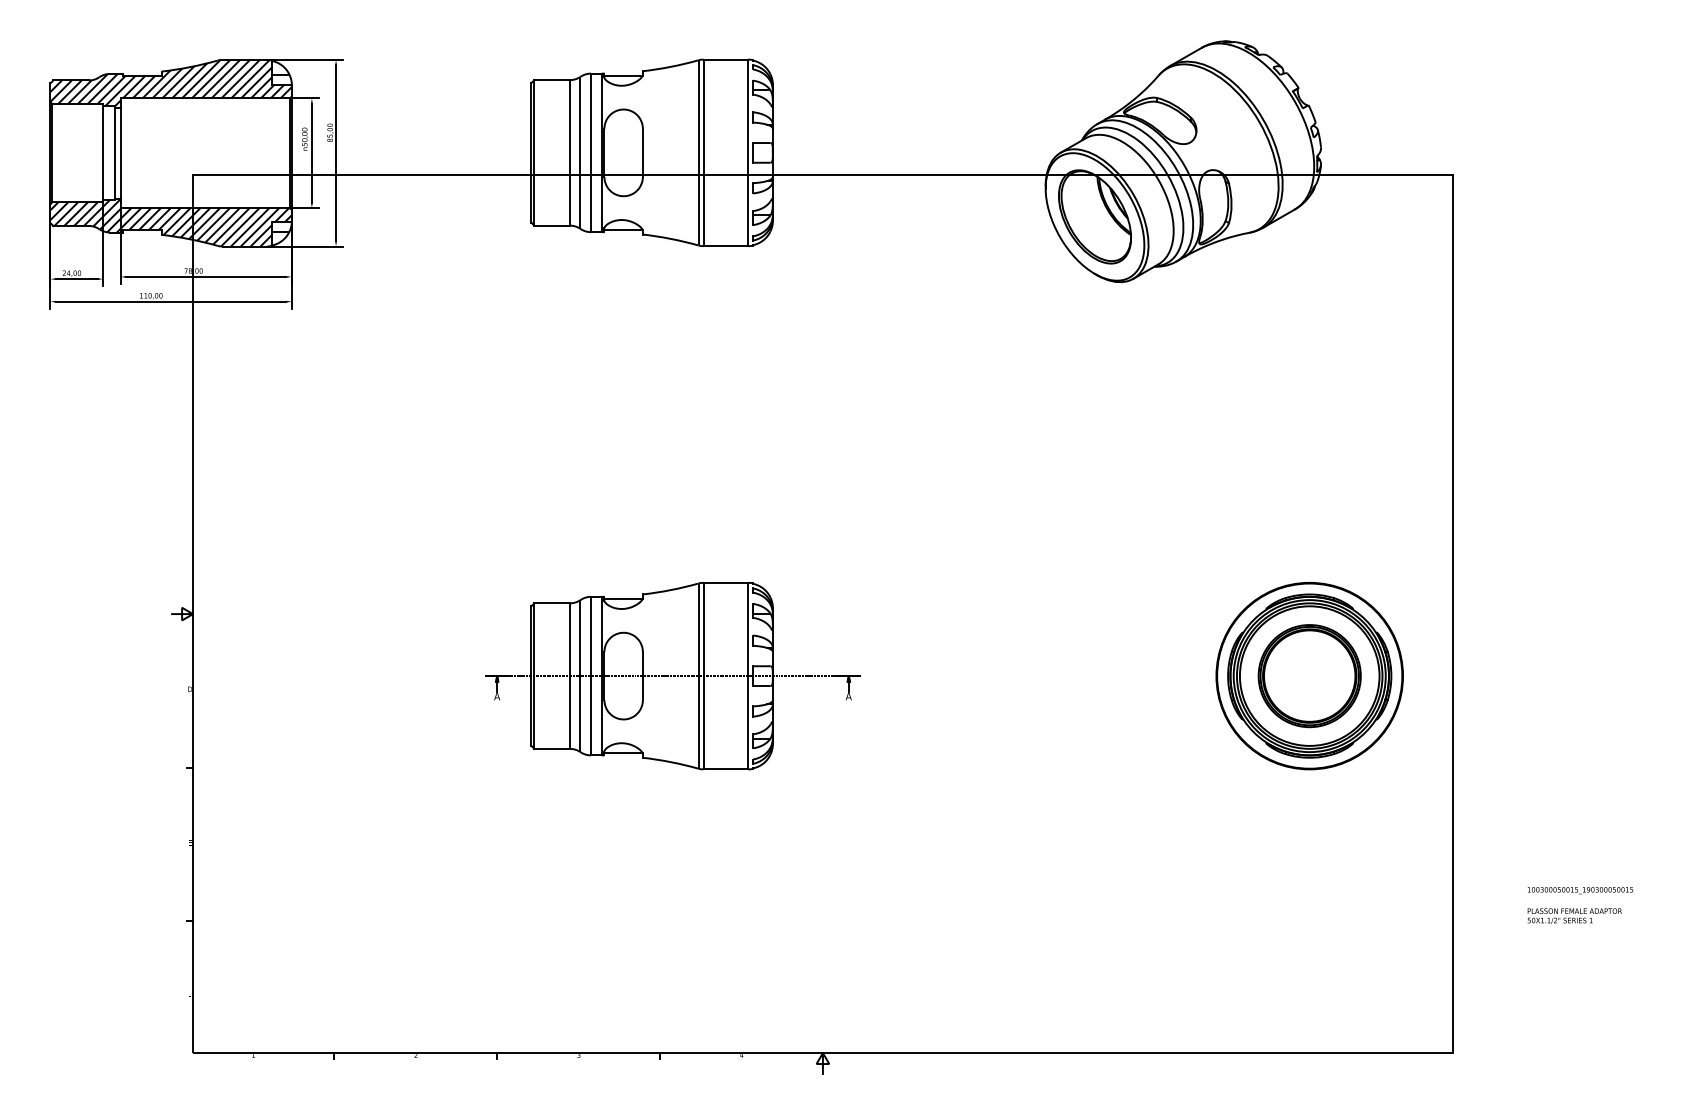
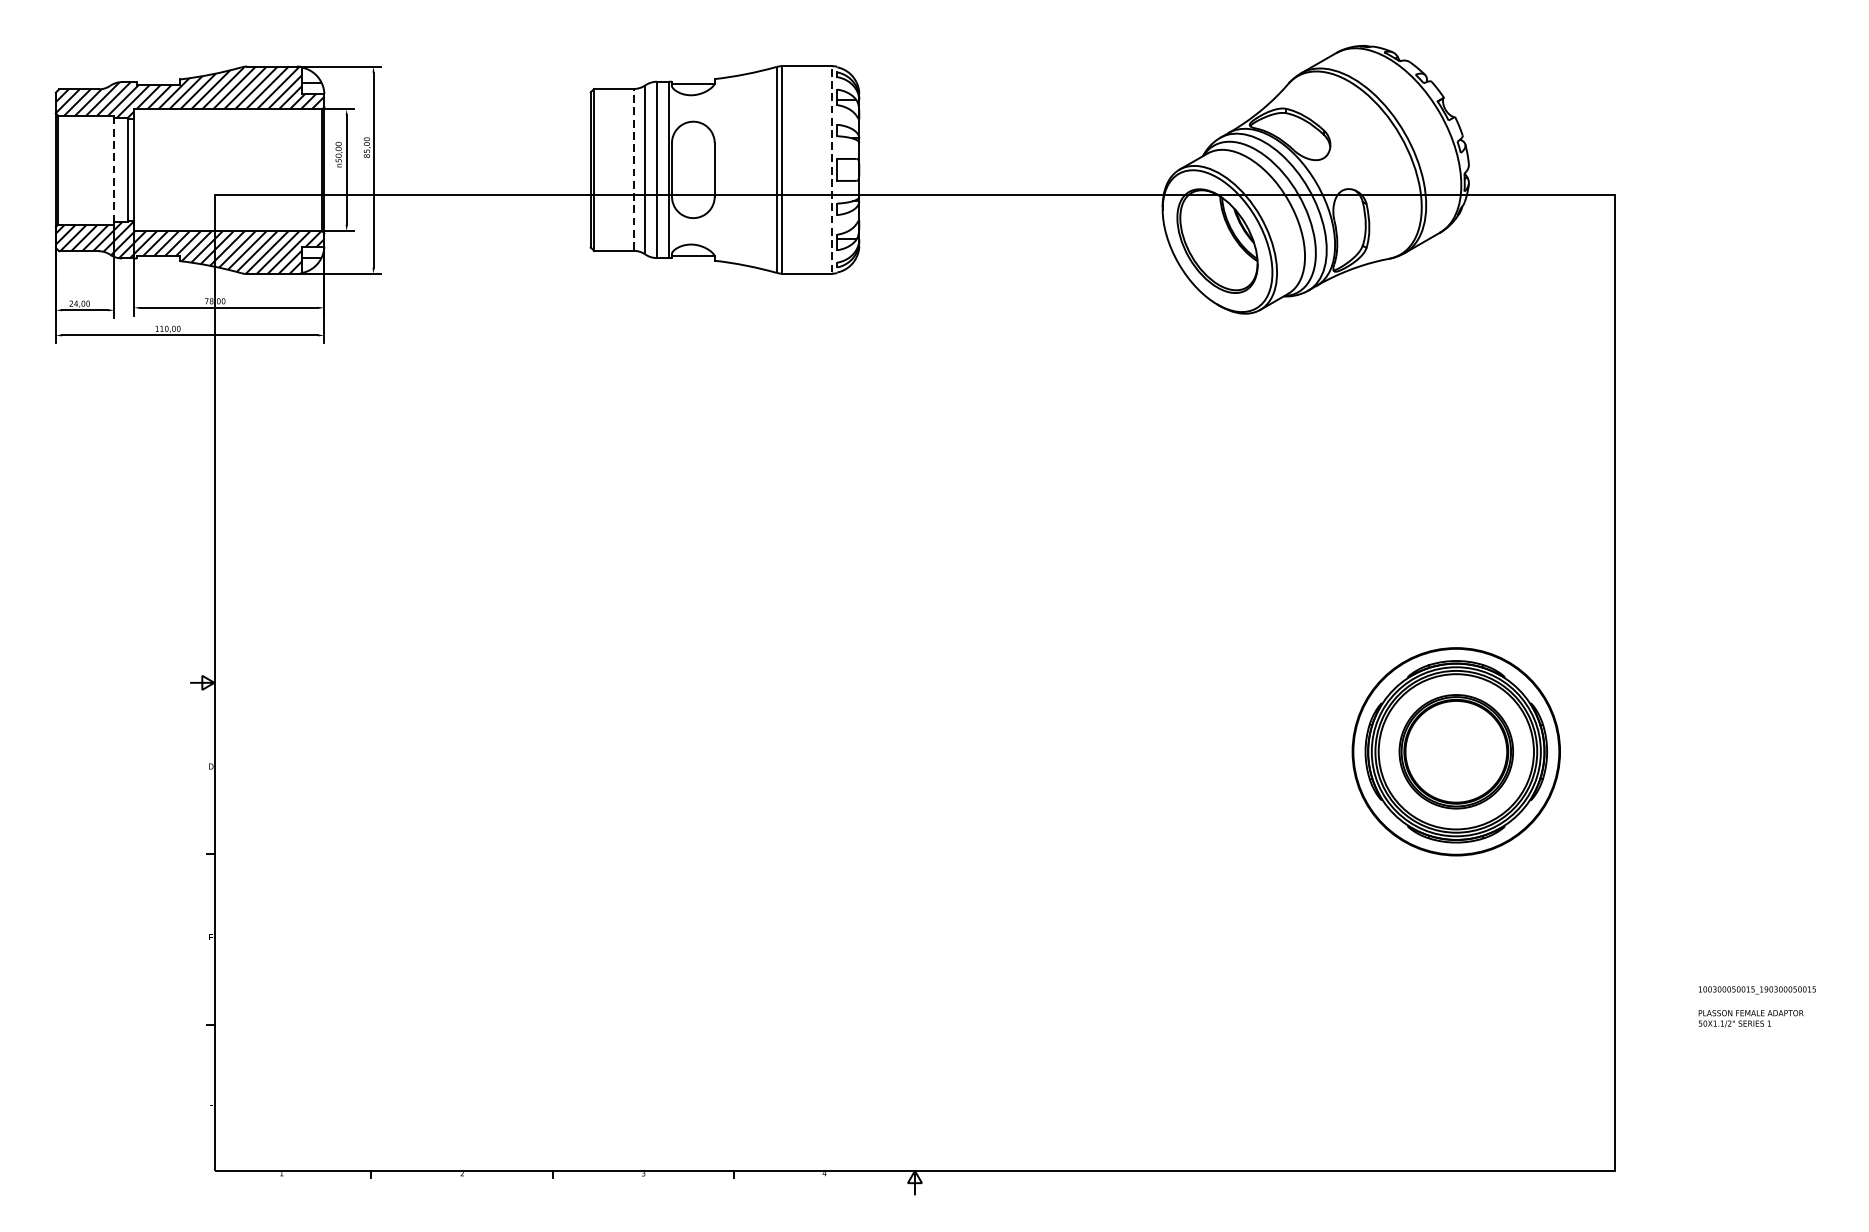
line: (569, 152) -> (633, 169), solid -> dashed
line: (748, 152) -> (832, 169), solid -> dashed
line: (103, 153) -> (114, 170), solid -> dashed
part: (672, 676) -> (747, 752), removed

